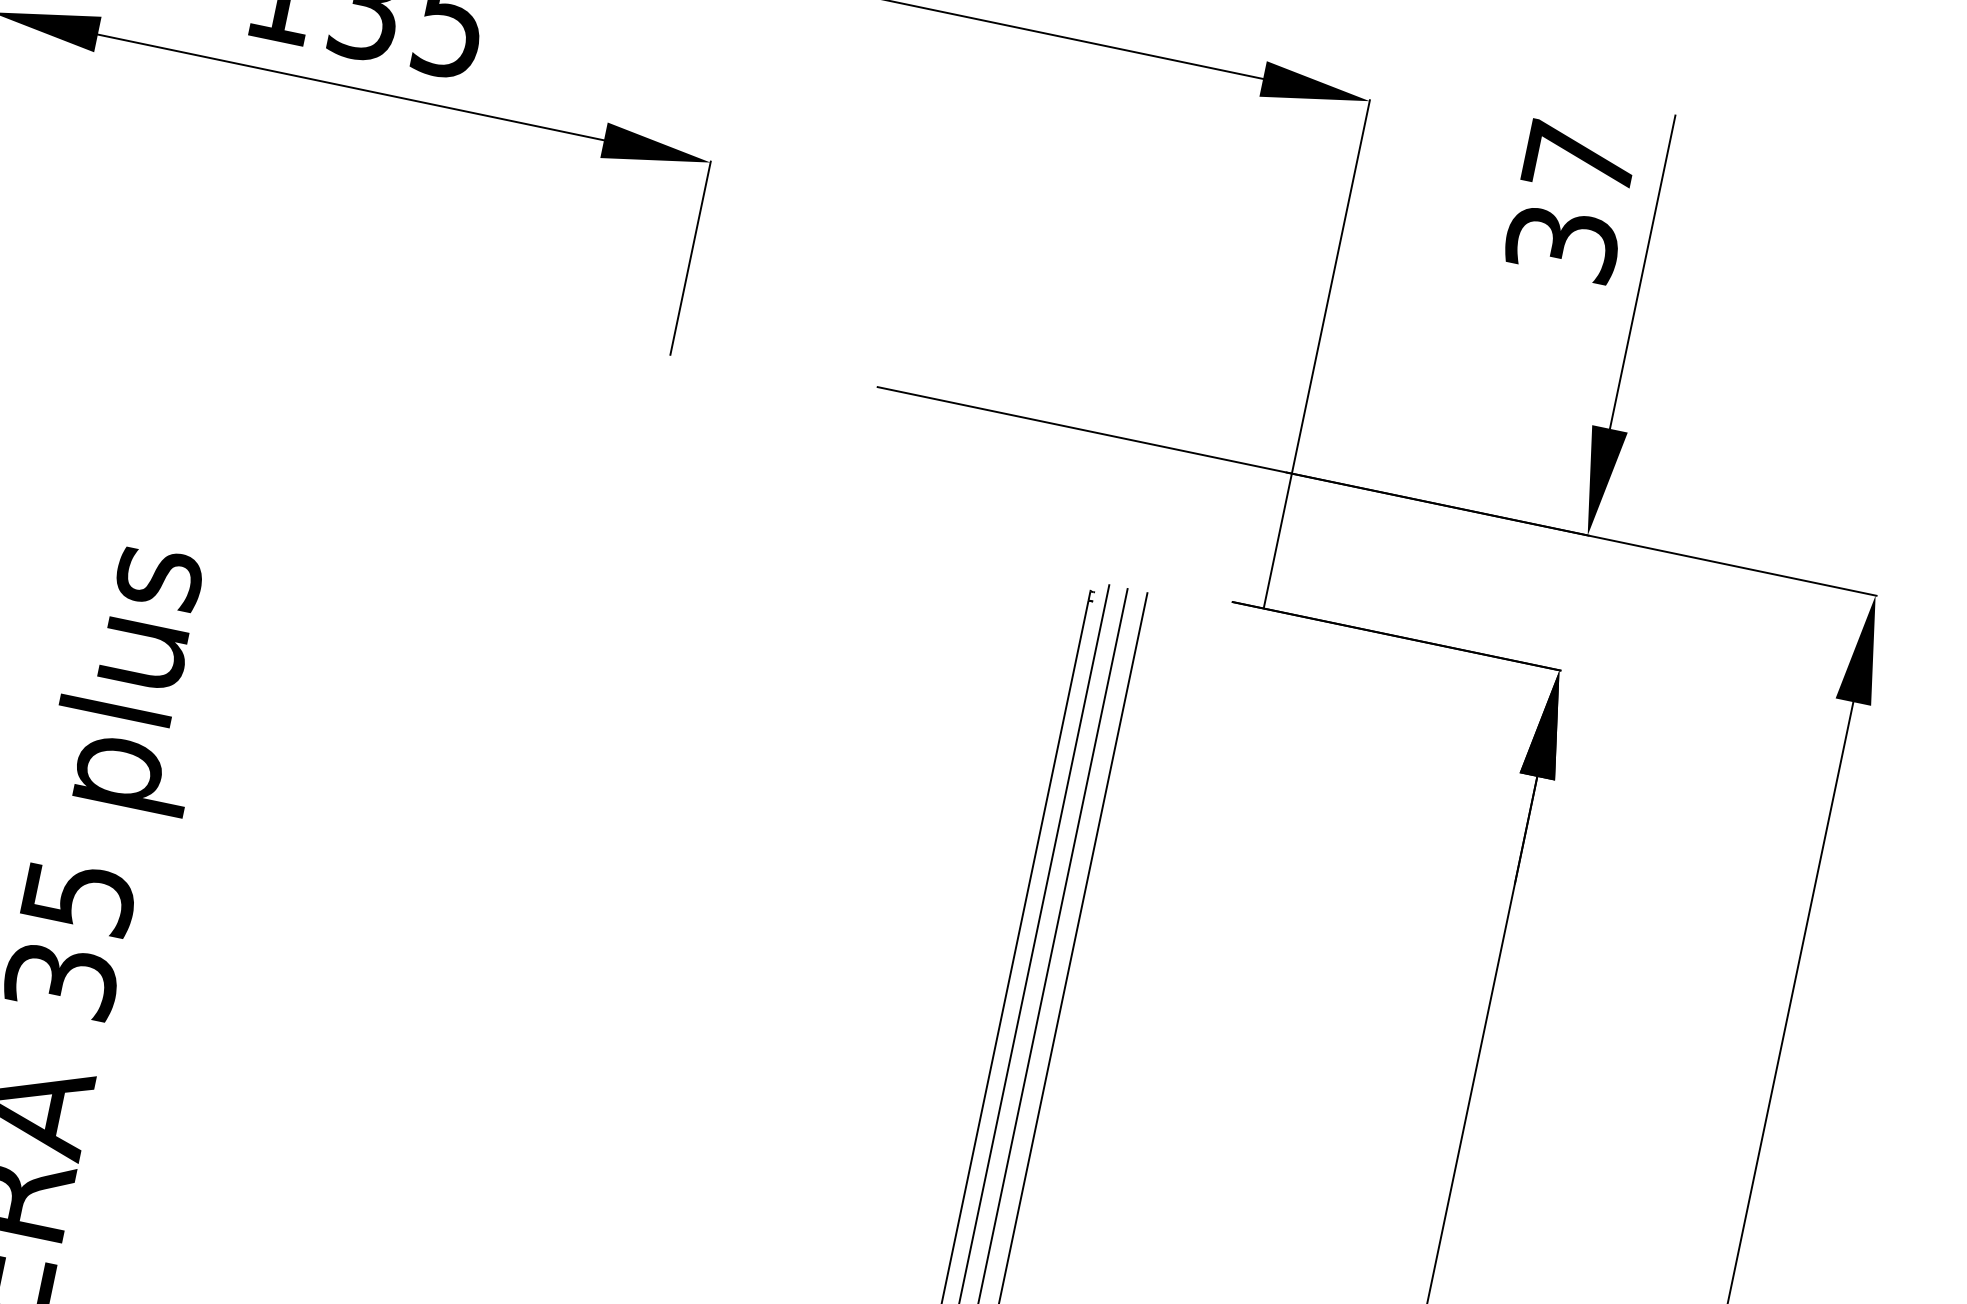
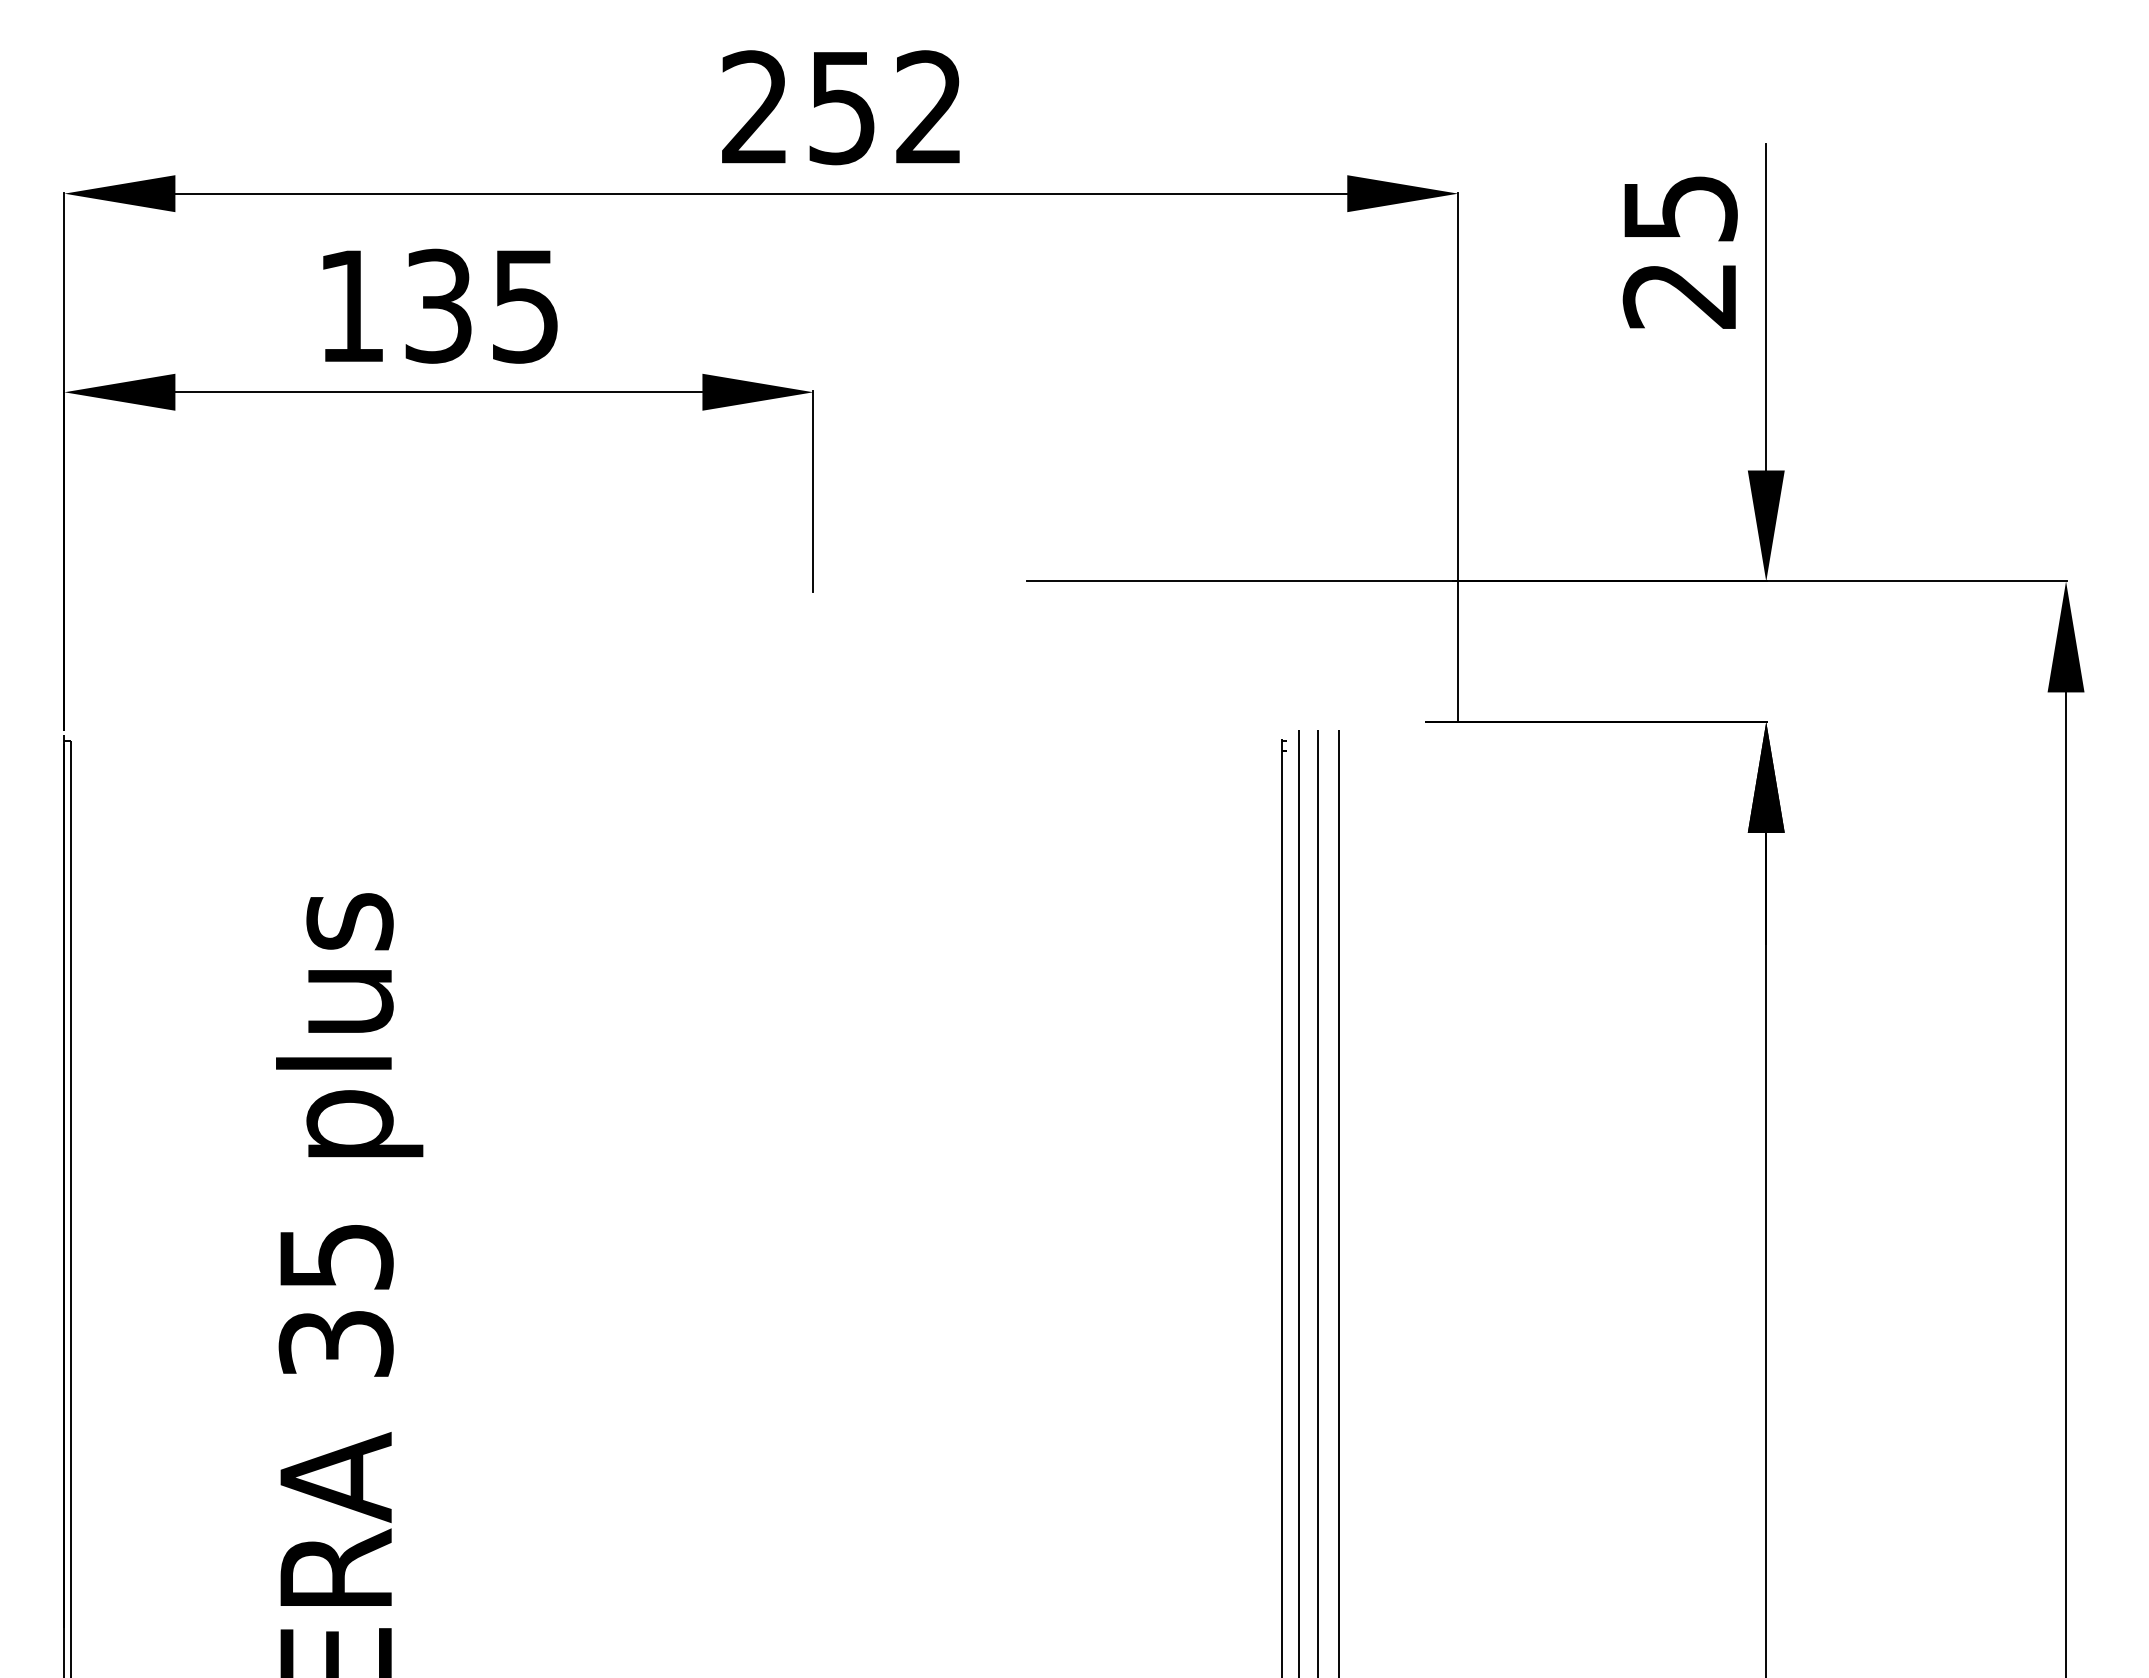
text: (1570, 202) -> (1679, 252), 37 -> 25

